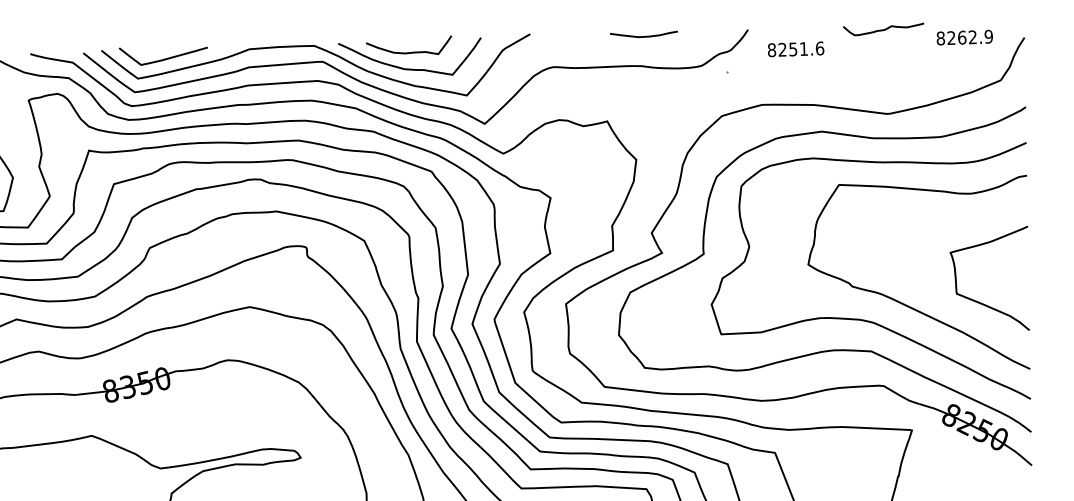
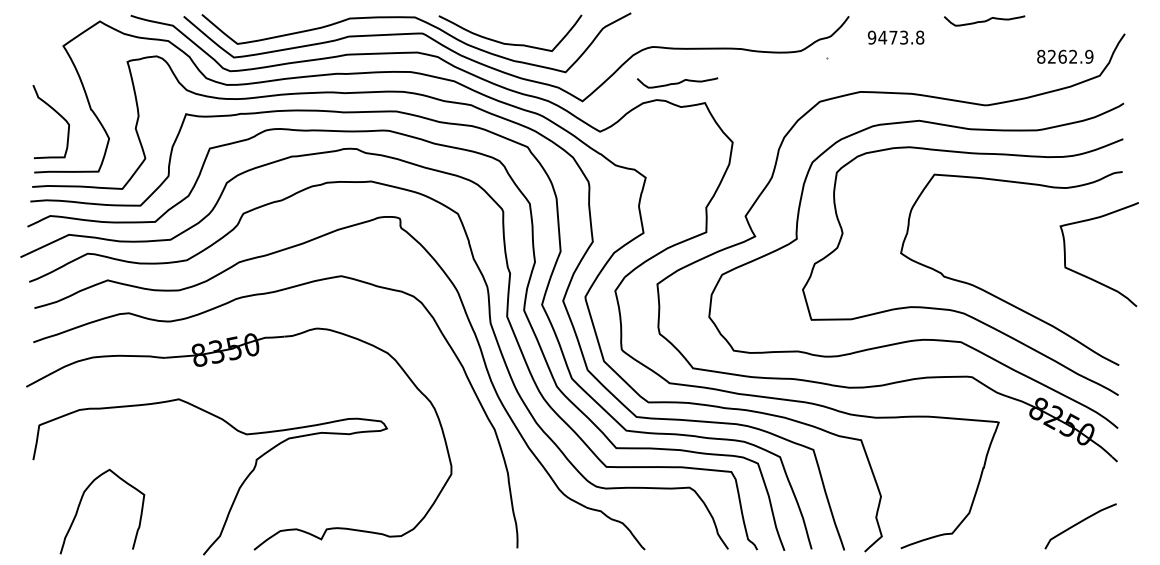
curve: (643, 36) -> (744, 19), removed
text: (965, 37) -> (1065, 56), moved
text: (795, 49) -> (895, 37), 8251.6 -> 9473.8
curve: (410, 51) -> (510, 26), removed
curve: (165, 58) -> (265, 24), removed
curve: (579, 101) -> (677, 82), added
curve: (980, 301) -> (1088, 276), moved

